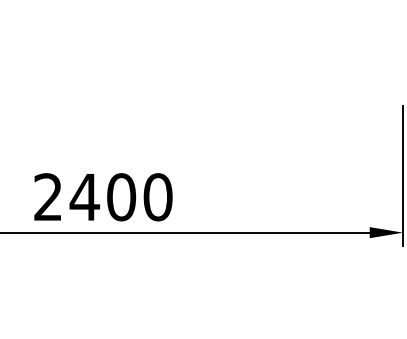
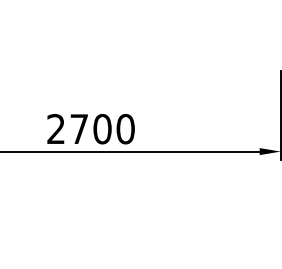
text: (83, 196) -> (78, 128), 2400 -> 2700

